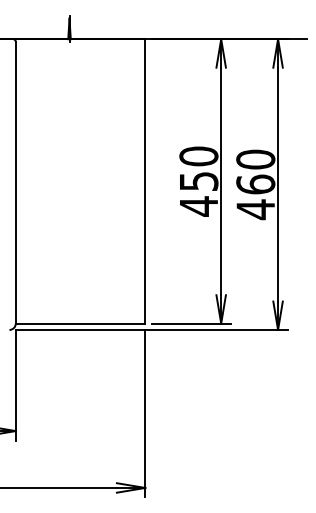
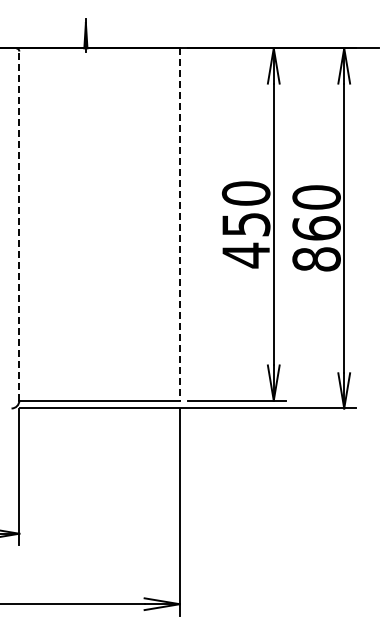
line: (145, 182) -> (179, 225), solid -> dashed
line: (15, 183) -> (19, 226), solid -> dashed
text: (255, 209) -> (316, 259), 460 -> 860

